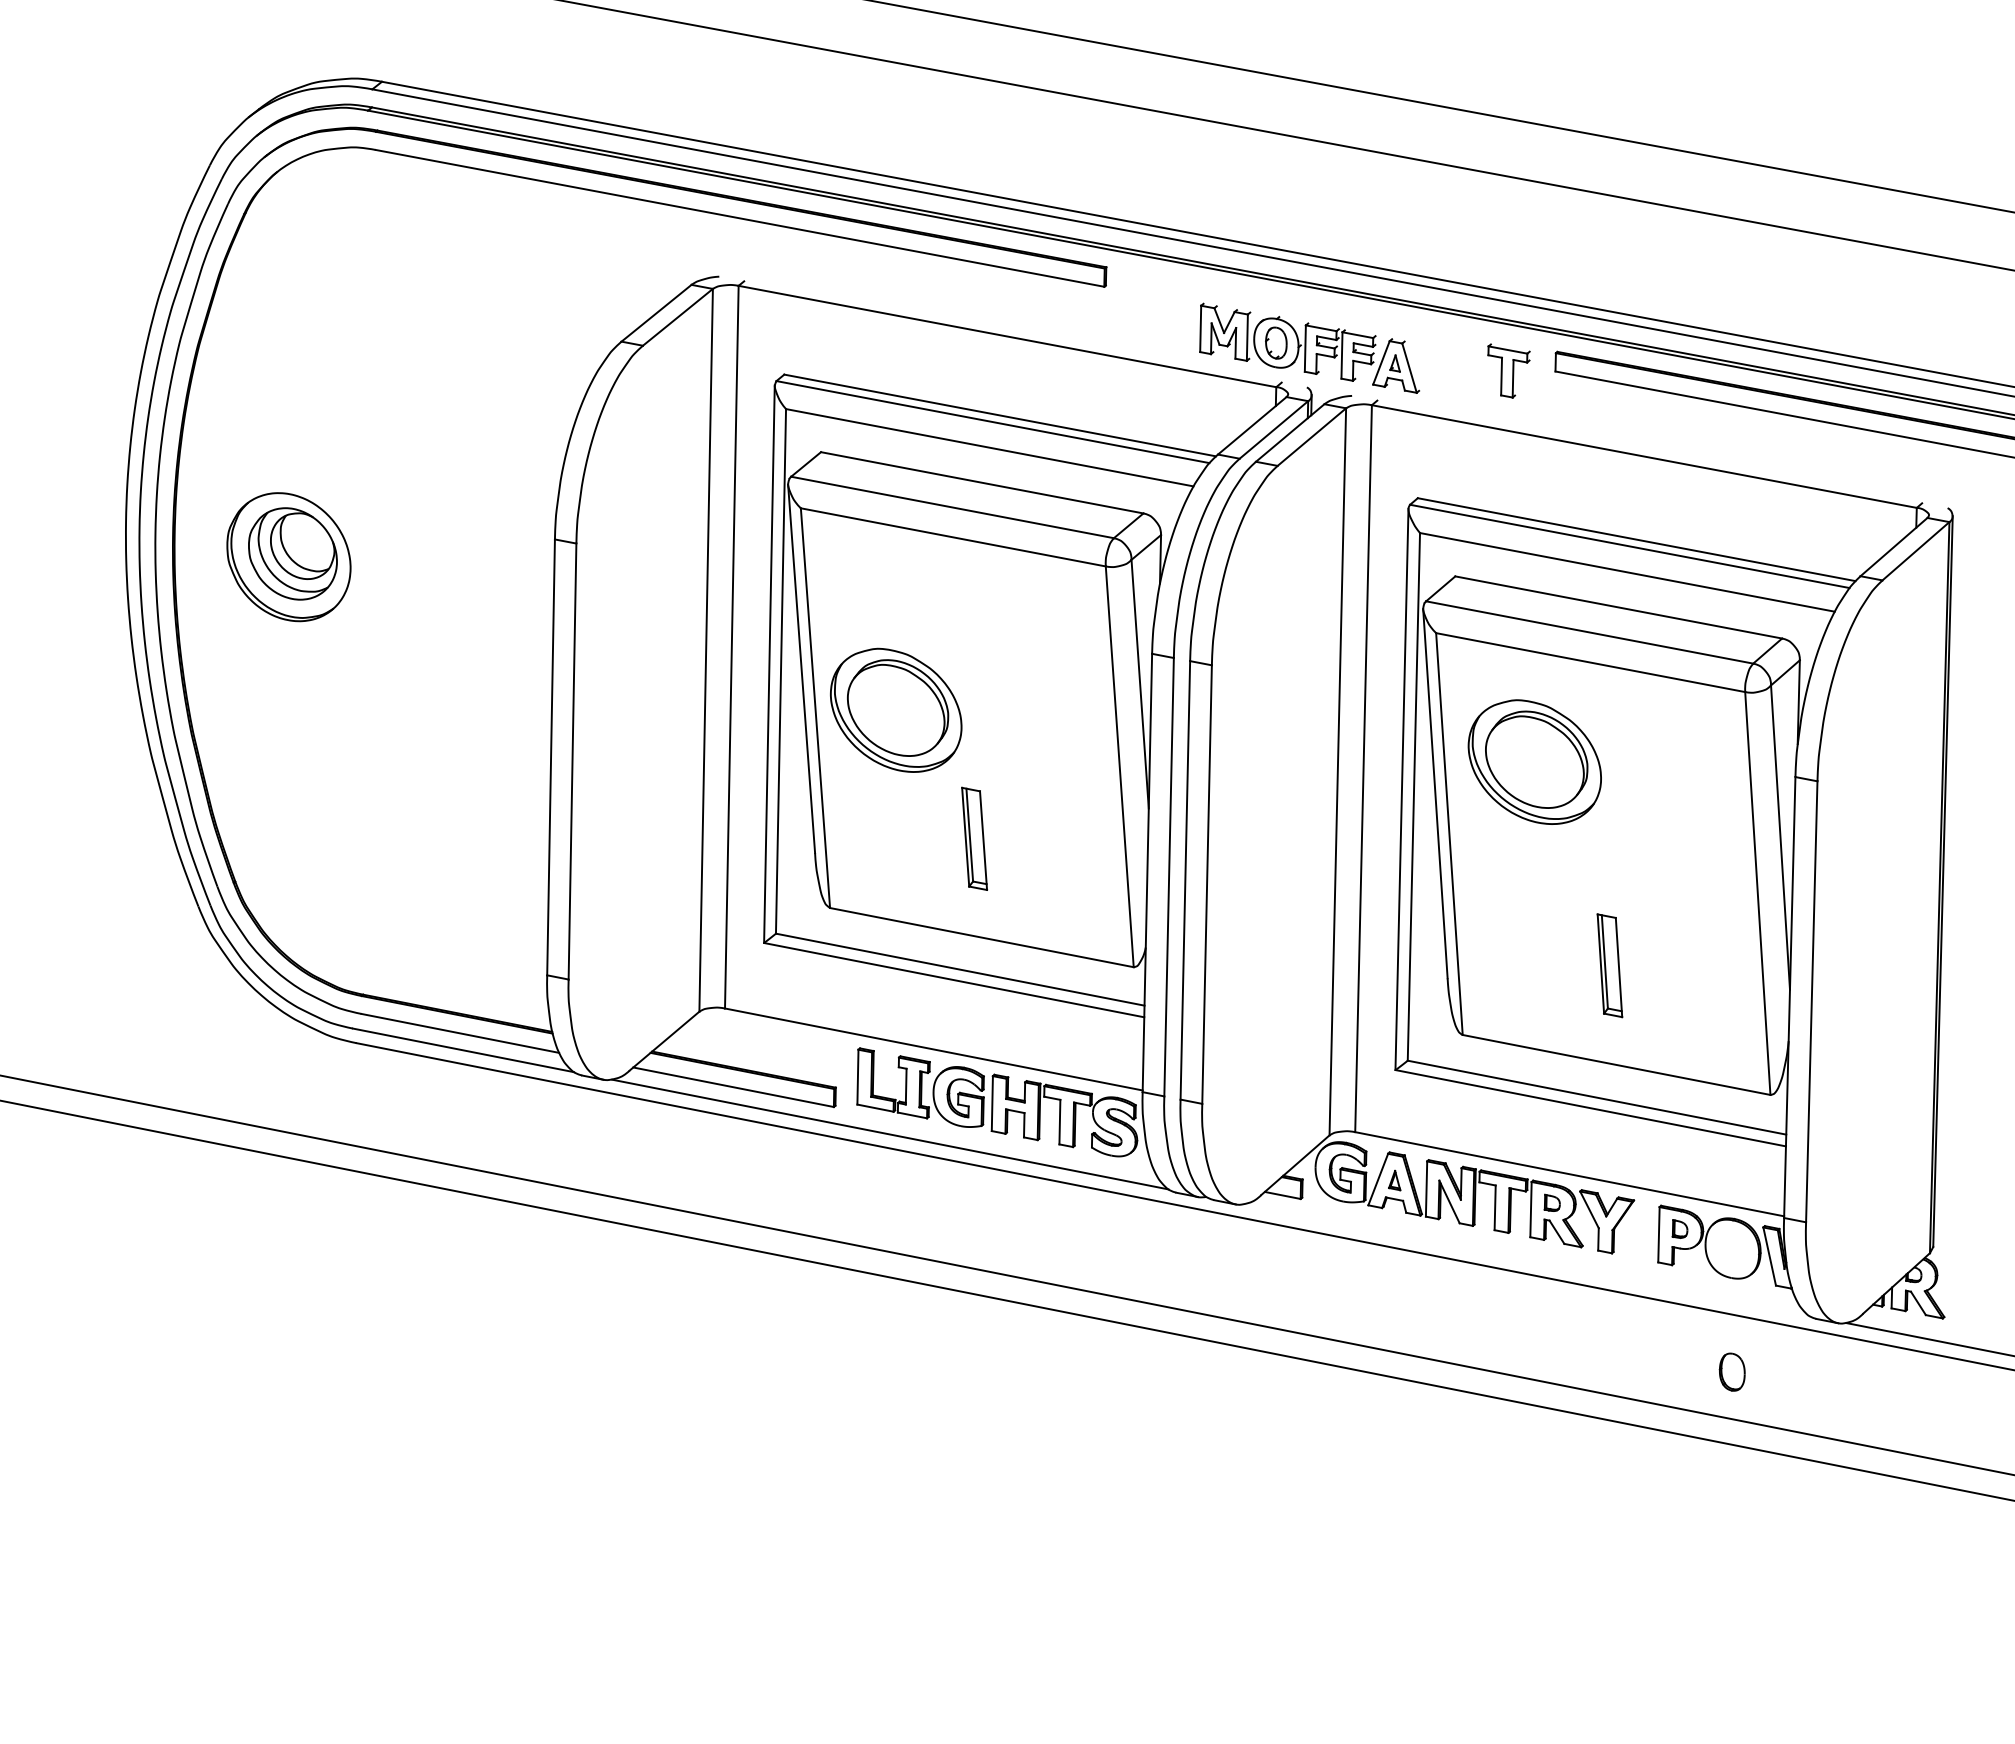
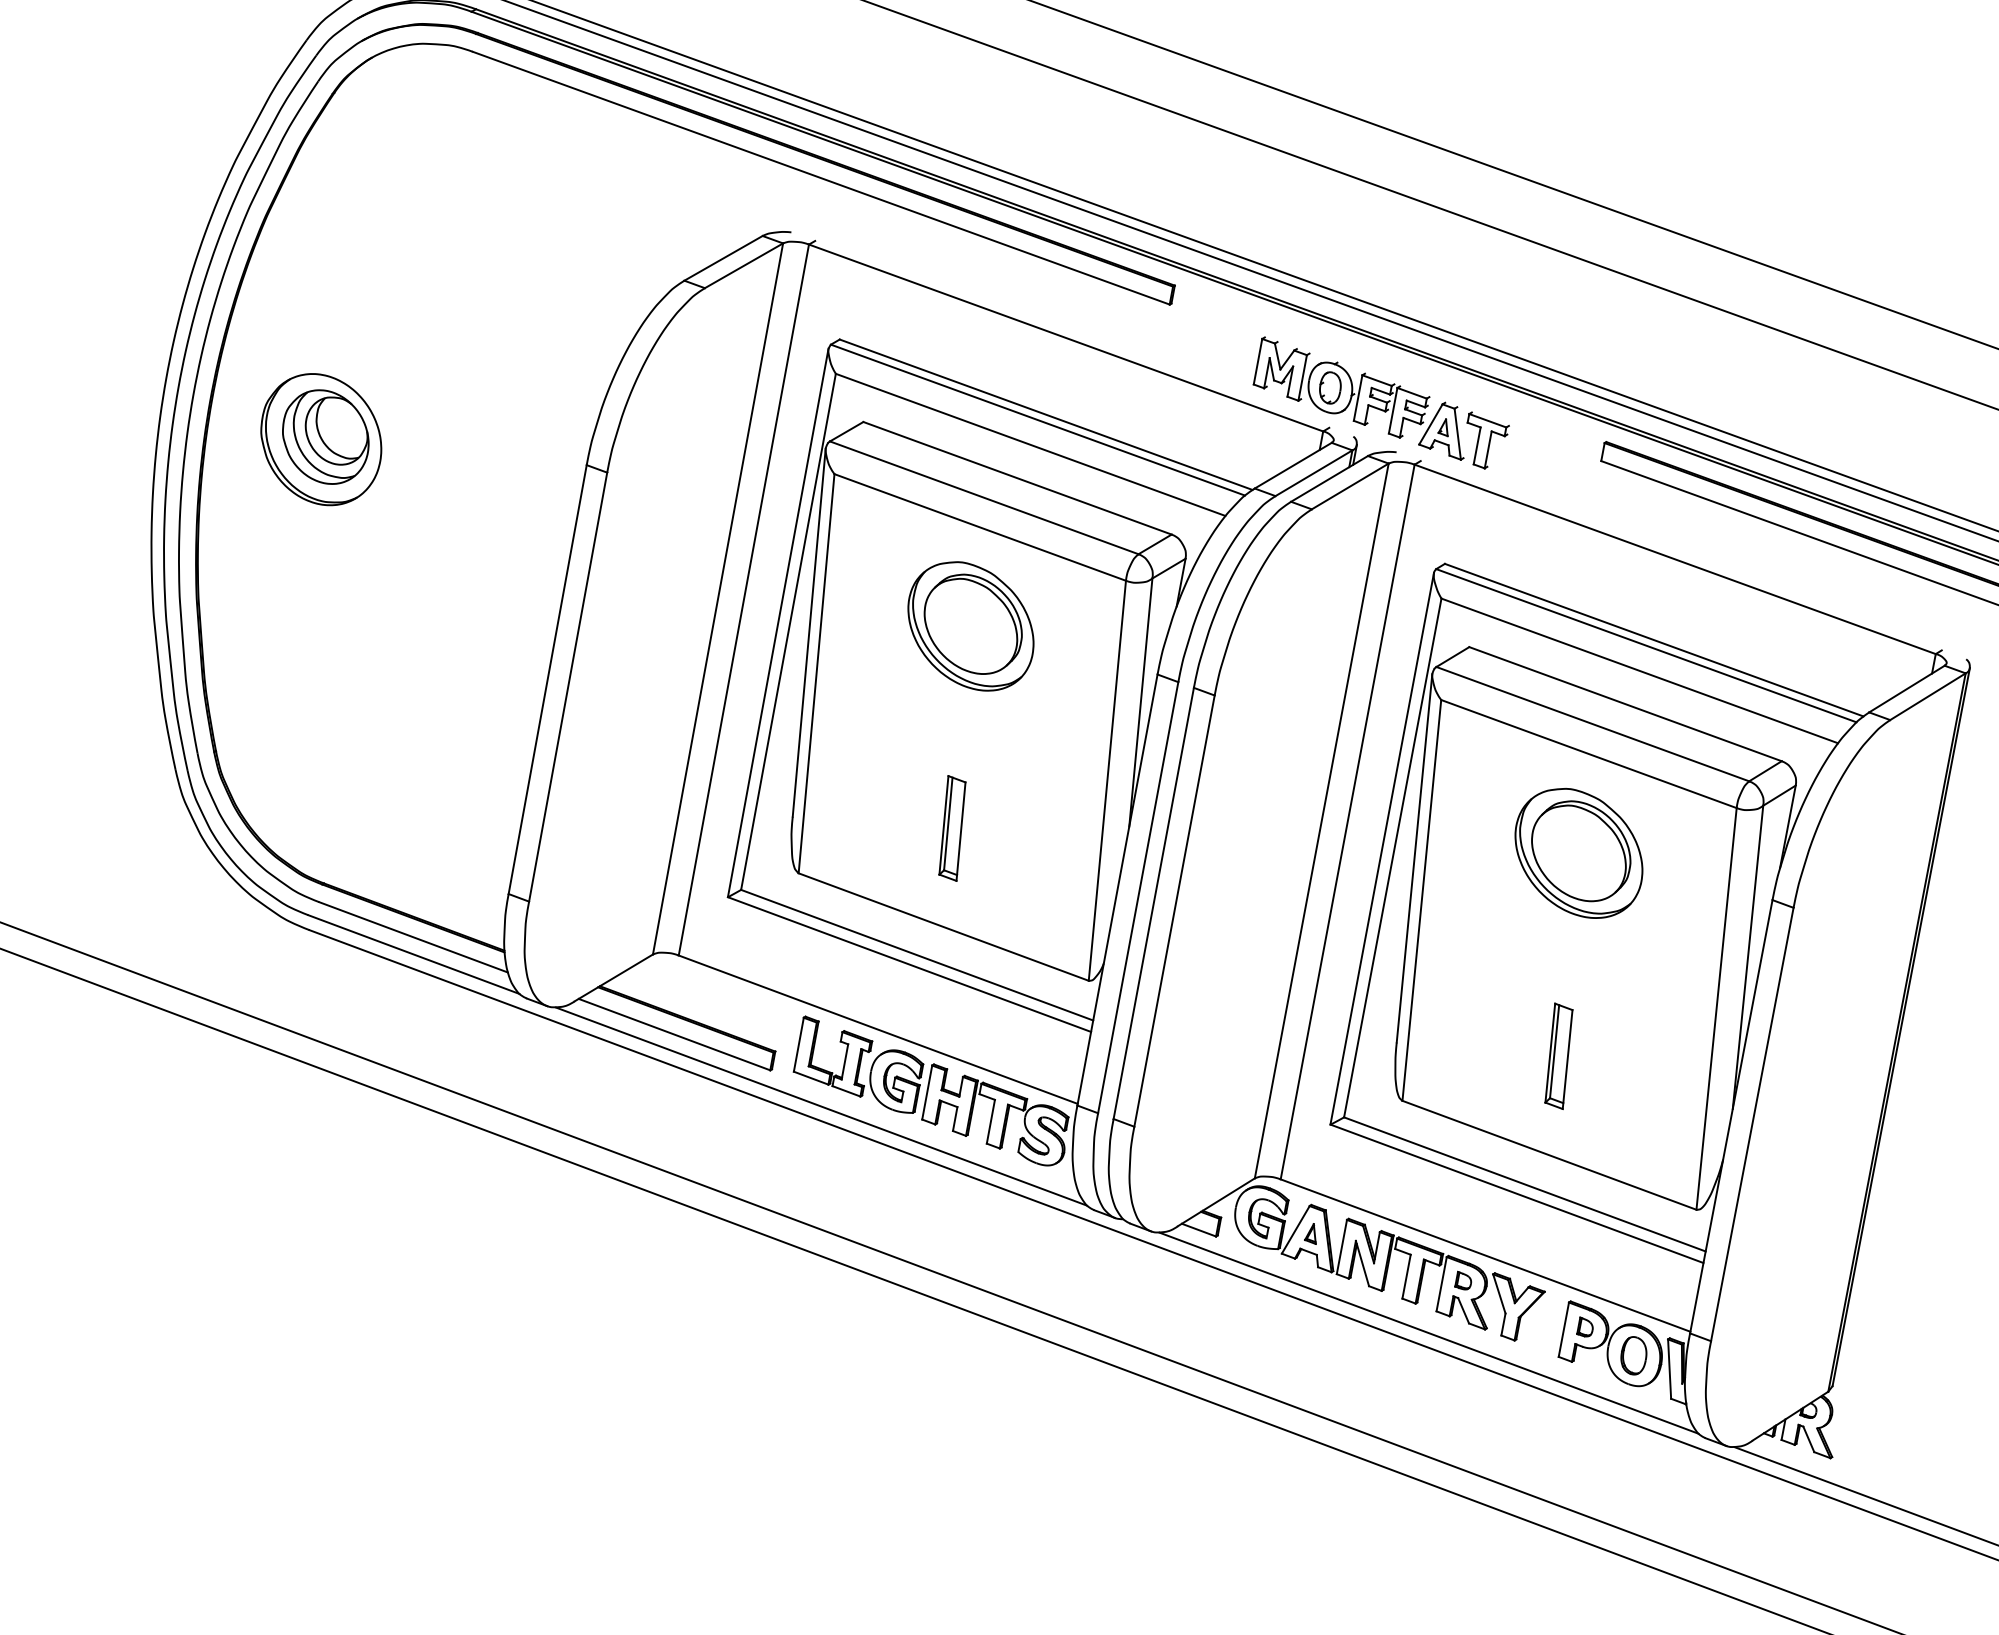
part: (1508, 370) -> (1484, 441), moved
part: (896, 709) -> (971, 625), moved
part: (1534, 761) -> (1578, 852), moved
line: (1526, 1259) -> (1429, 1332), added
part: (1731, 1371) -> (1633, 1354), moved

